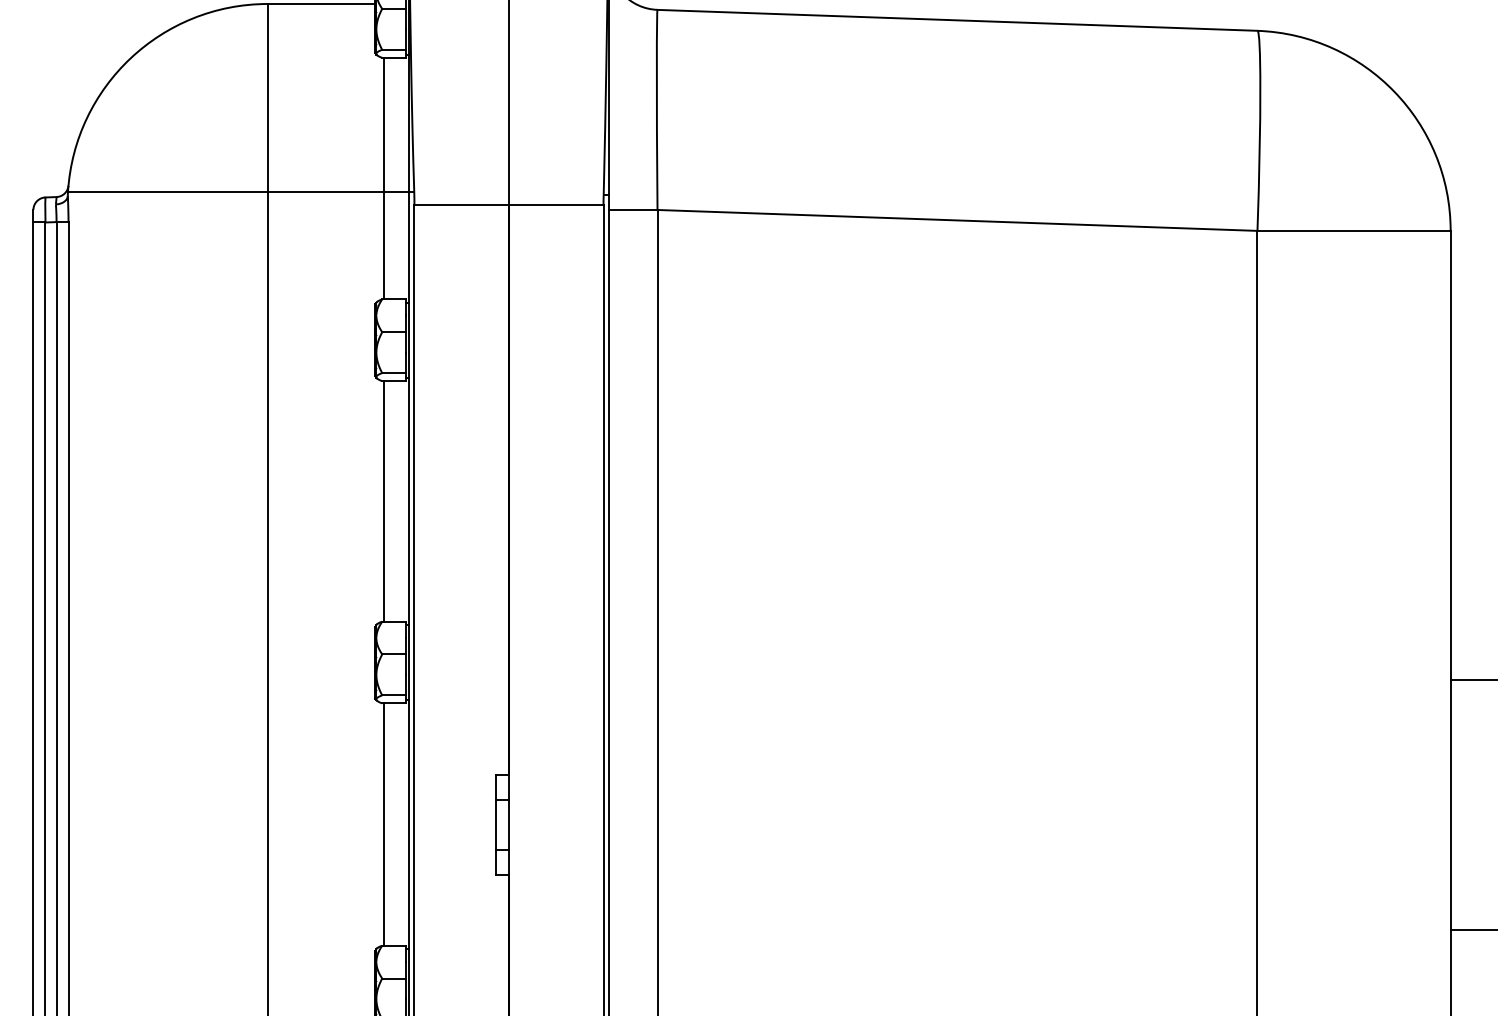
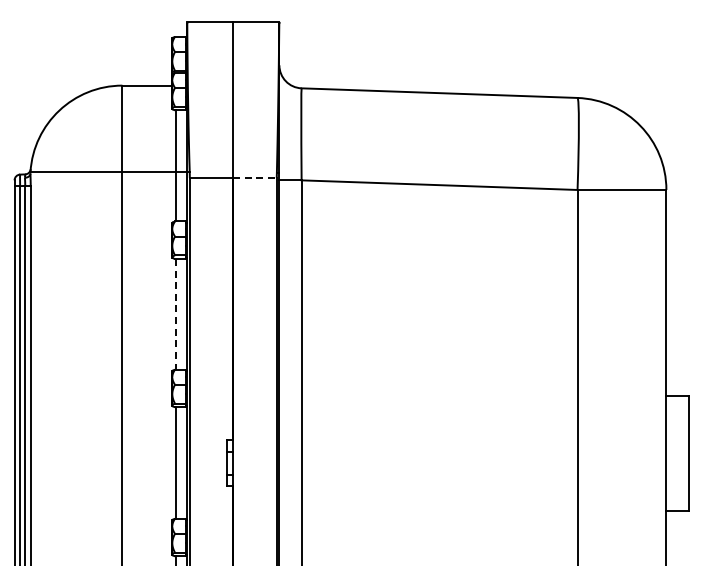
line: (557, 203) -> (255, 177), solid -> dashed
line: (383, 501) -> (175, 314), solid -> dashed

